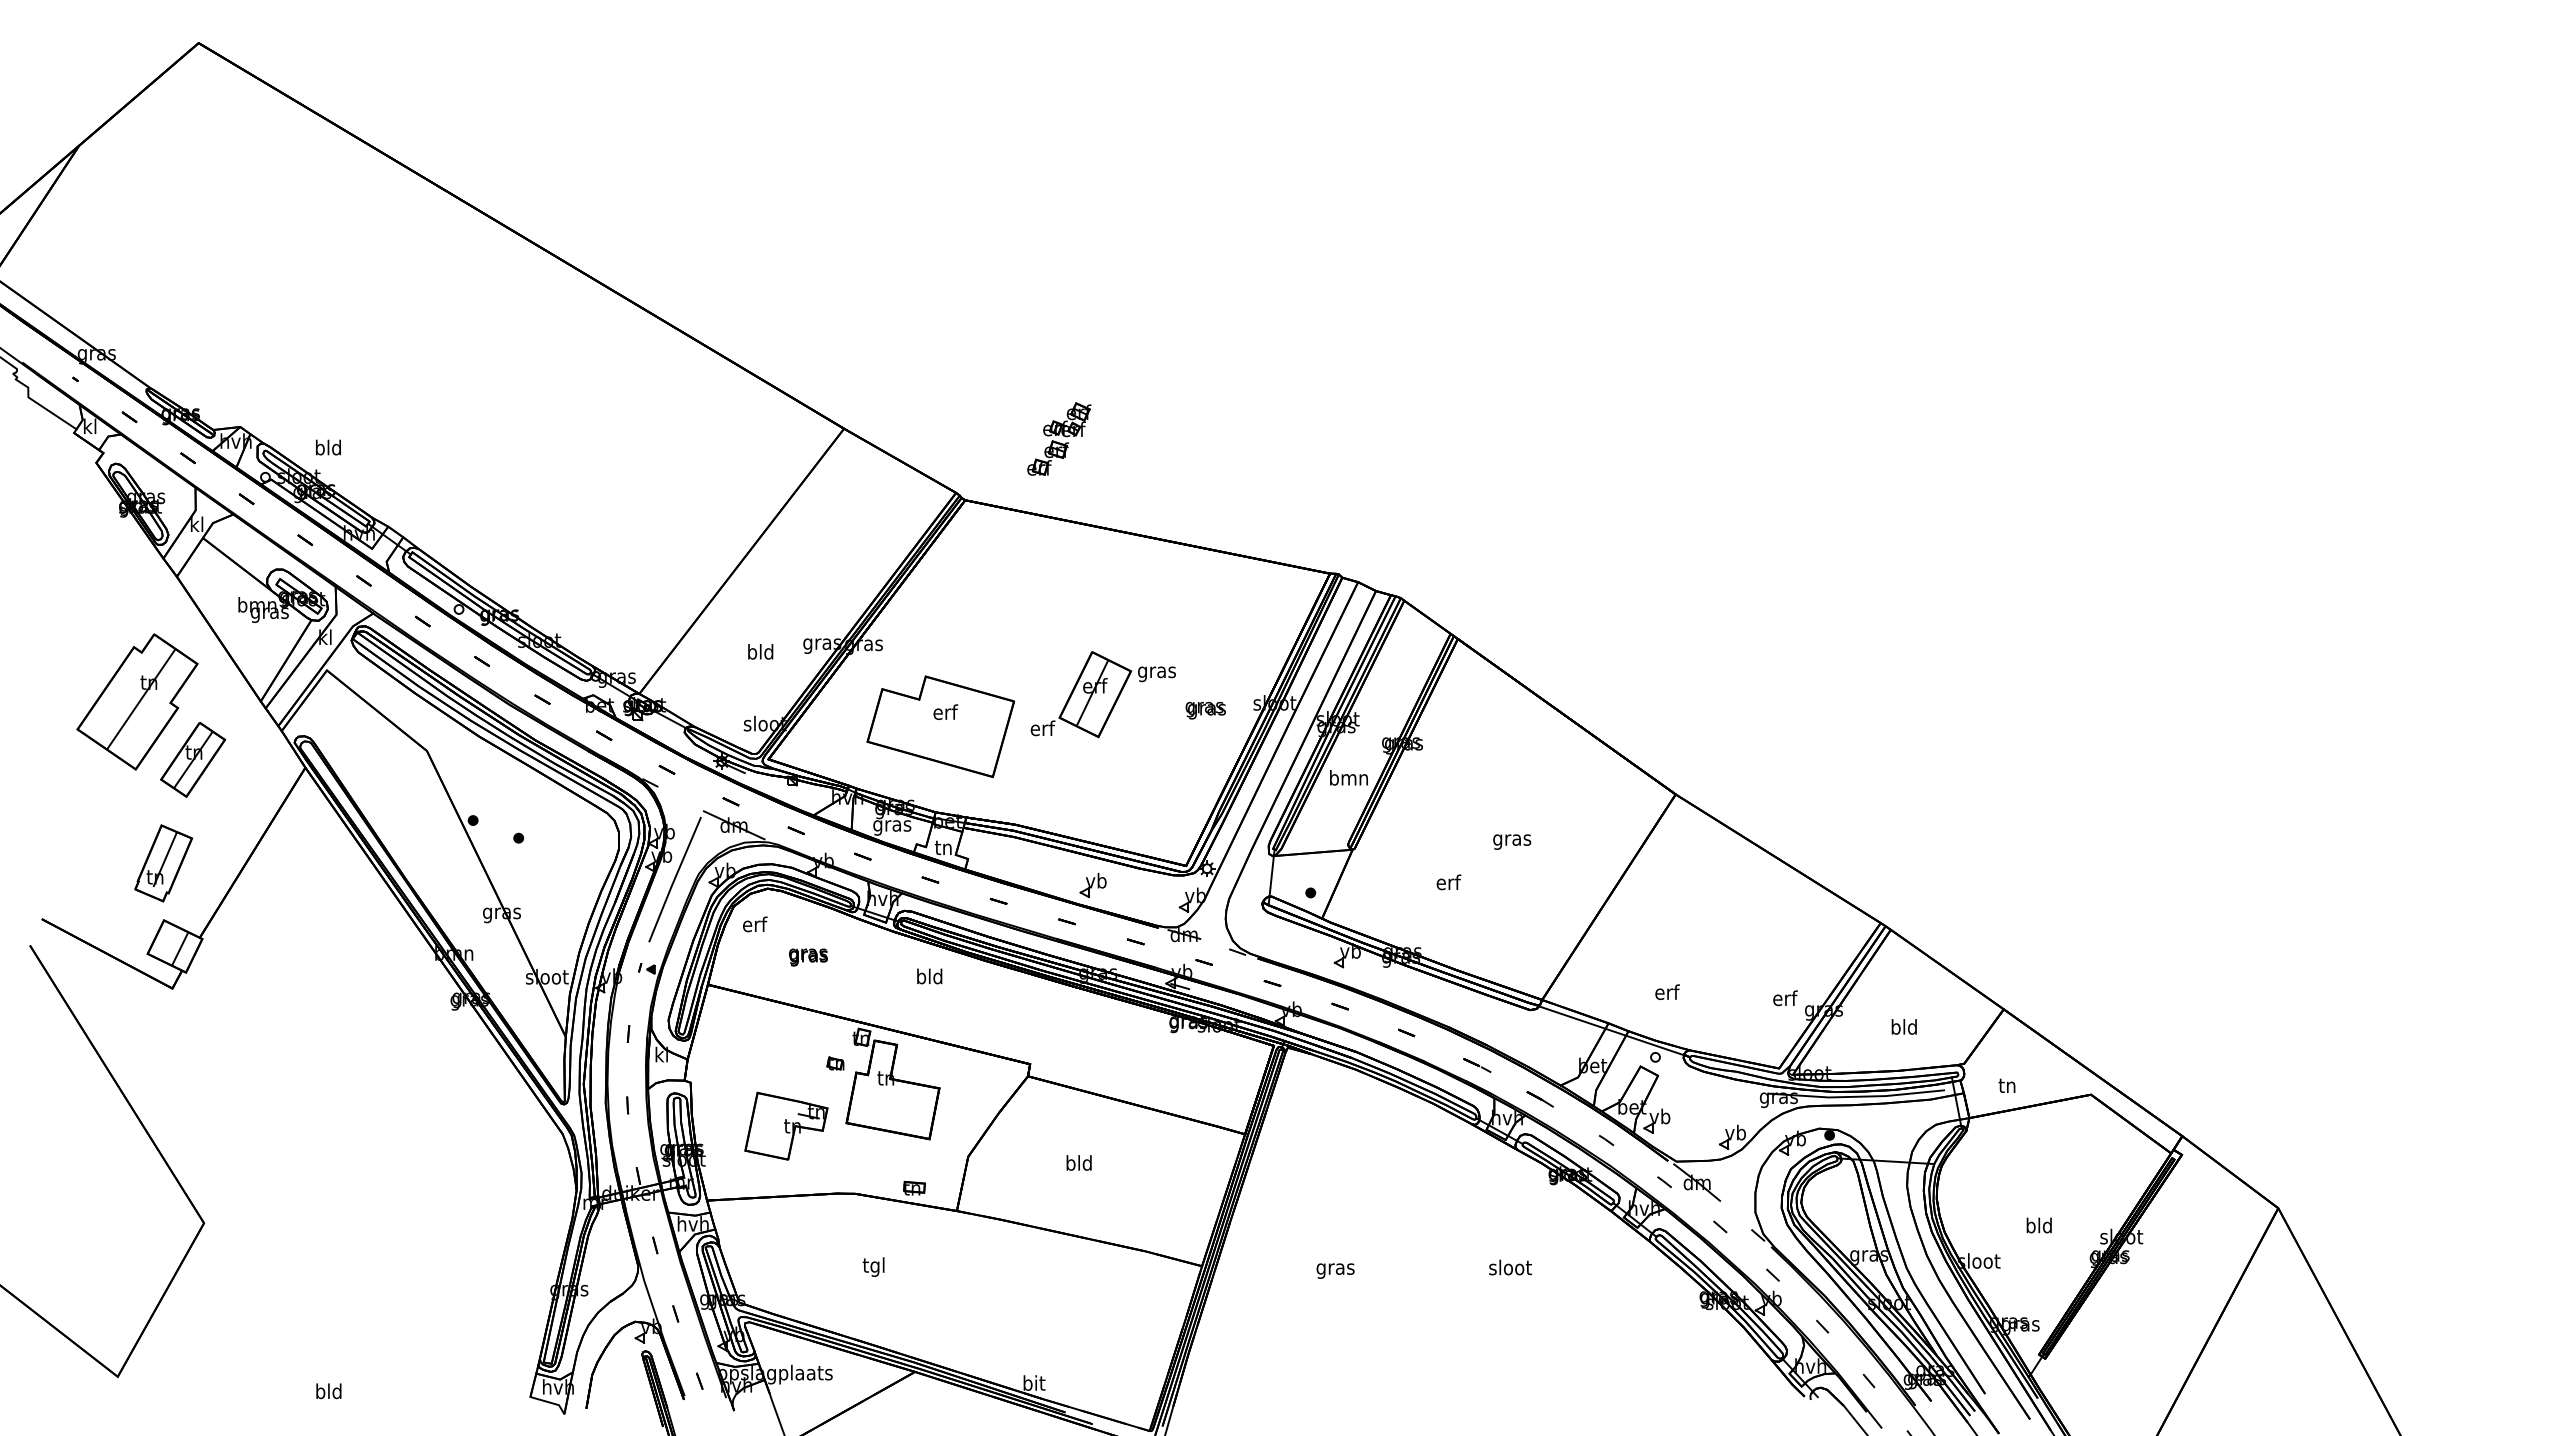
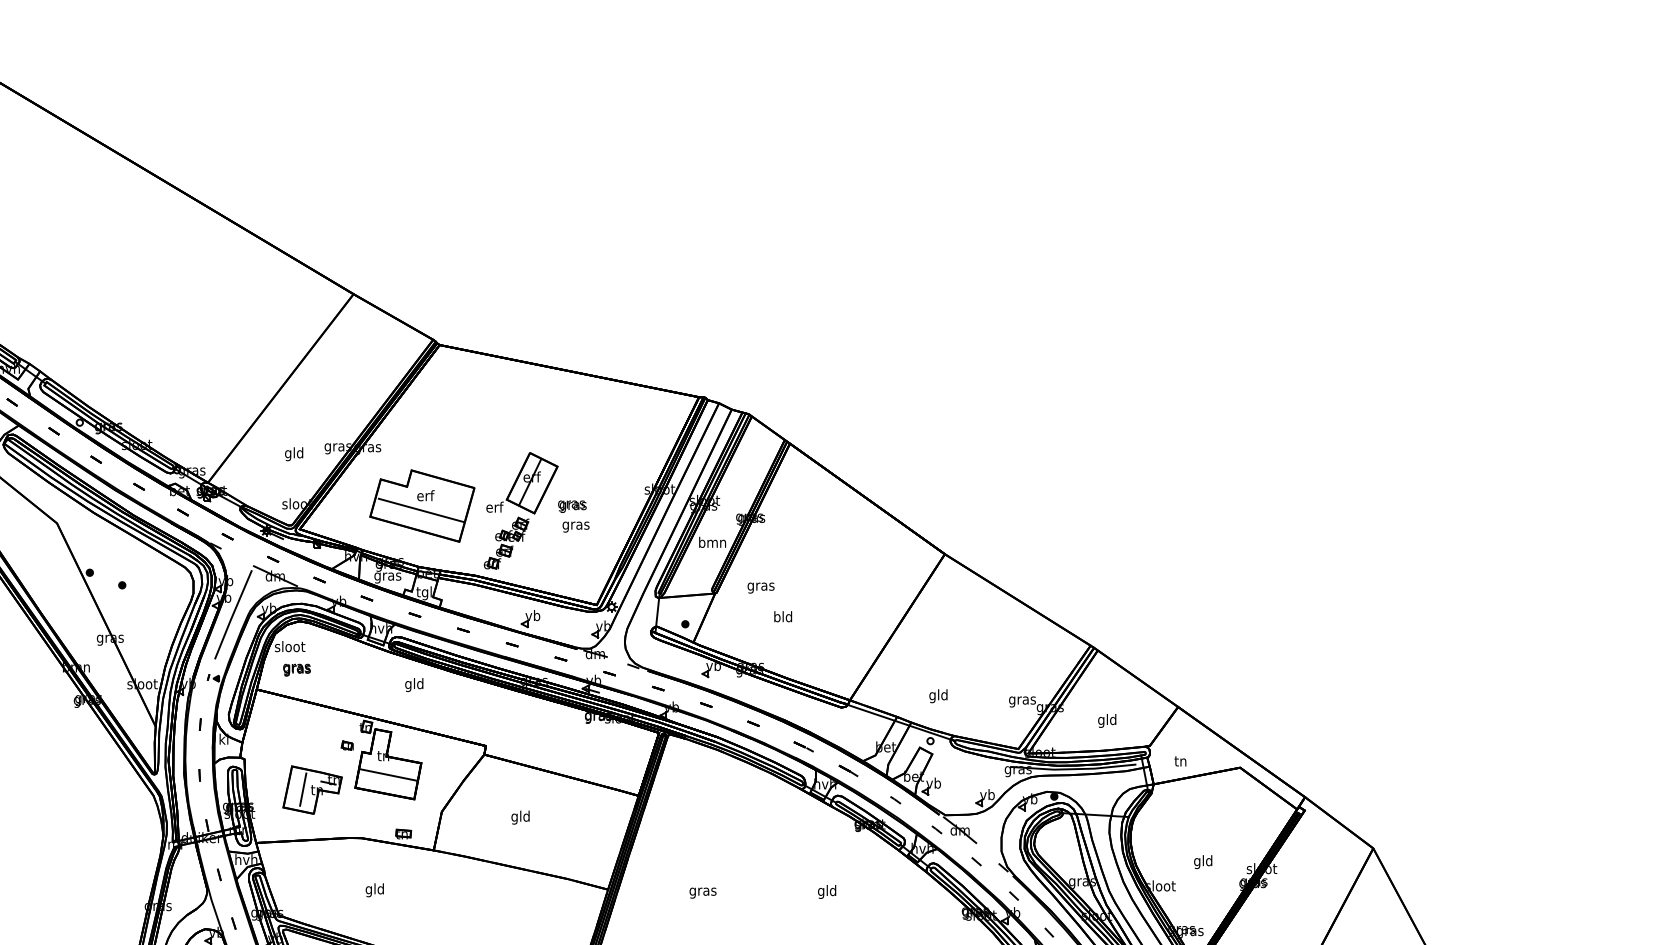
part: (1059, 438) -> (506, 542), moved
text: (752, 653) -> (288, 454), bld -> gld
text: (1156, 674) -> (575, 527), moved
text: (1205, 710) -> (572, 506), moved
line: (939, 732) -> (421, 510), added
text: (1512, 841) -> (761, 587), moved
text: (942, 849) -> (423, 593), tn -> tgl
text: (1448, 882) -> (783, 616), erf -> bld
text: (754, 924) -> (289, 646), erf -> sloot
text: (808, 957) -> (297, 670), moved
text: (921, 978) -> (408, 685), bld -> gld
text: (1666, 993) -> (938, 695), erf -> gld
text: (1784, 1000) -> (1022, 700), erf -> gras
text: (1895, 1028) -> (1101, 720), bld -> gld
line: (892, 1104) -> (388, 774), added
line: (772, 1125) -> (302, 789), added
text: (1070, 1164) -> (514, 817), bld -> gld
text: (2030, 1227) -> (1197, 862), bld -> gld
text: (873, 1266) -> (374, 889), tgl -> gld
text: (1510, 1269) -> (827, 891), sloot -> gld

